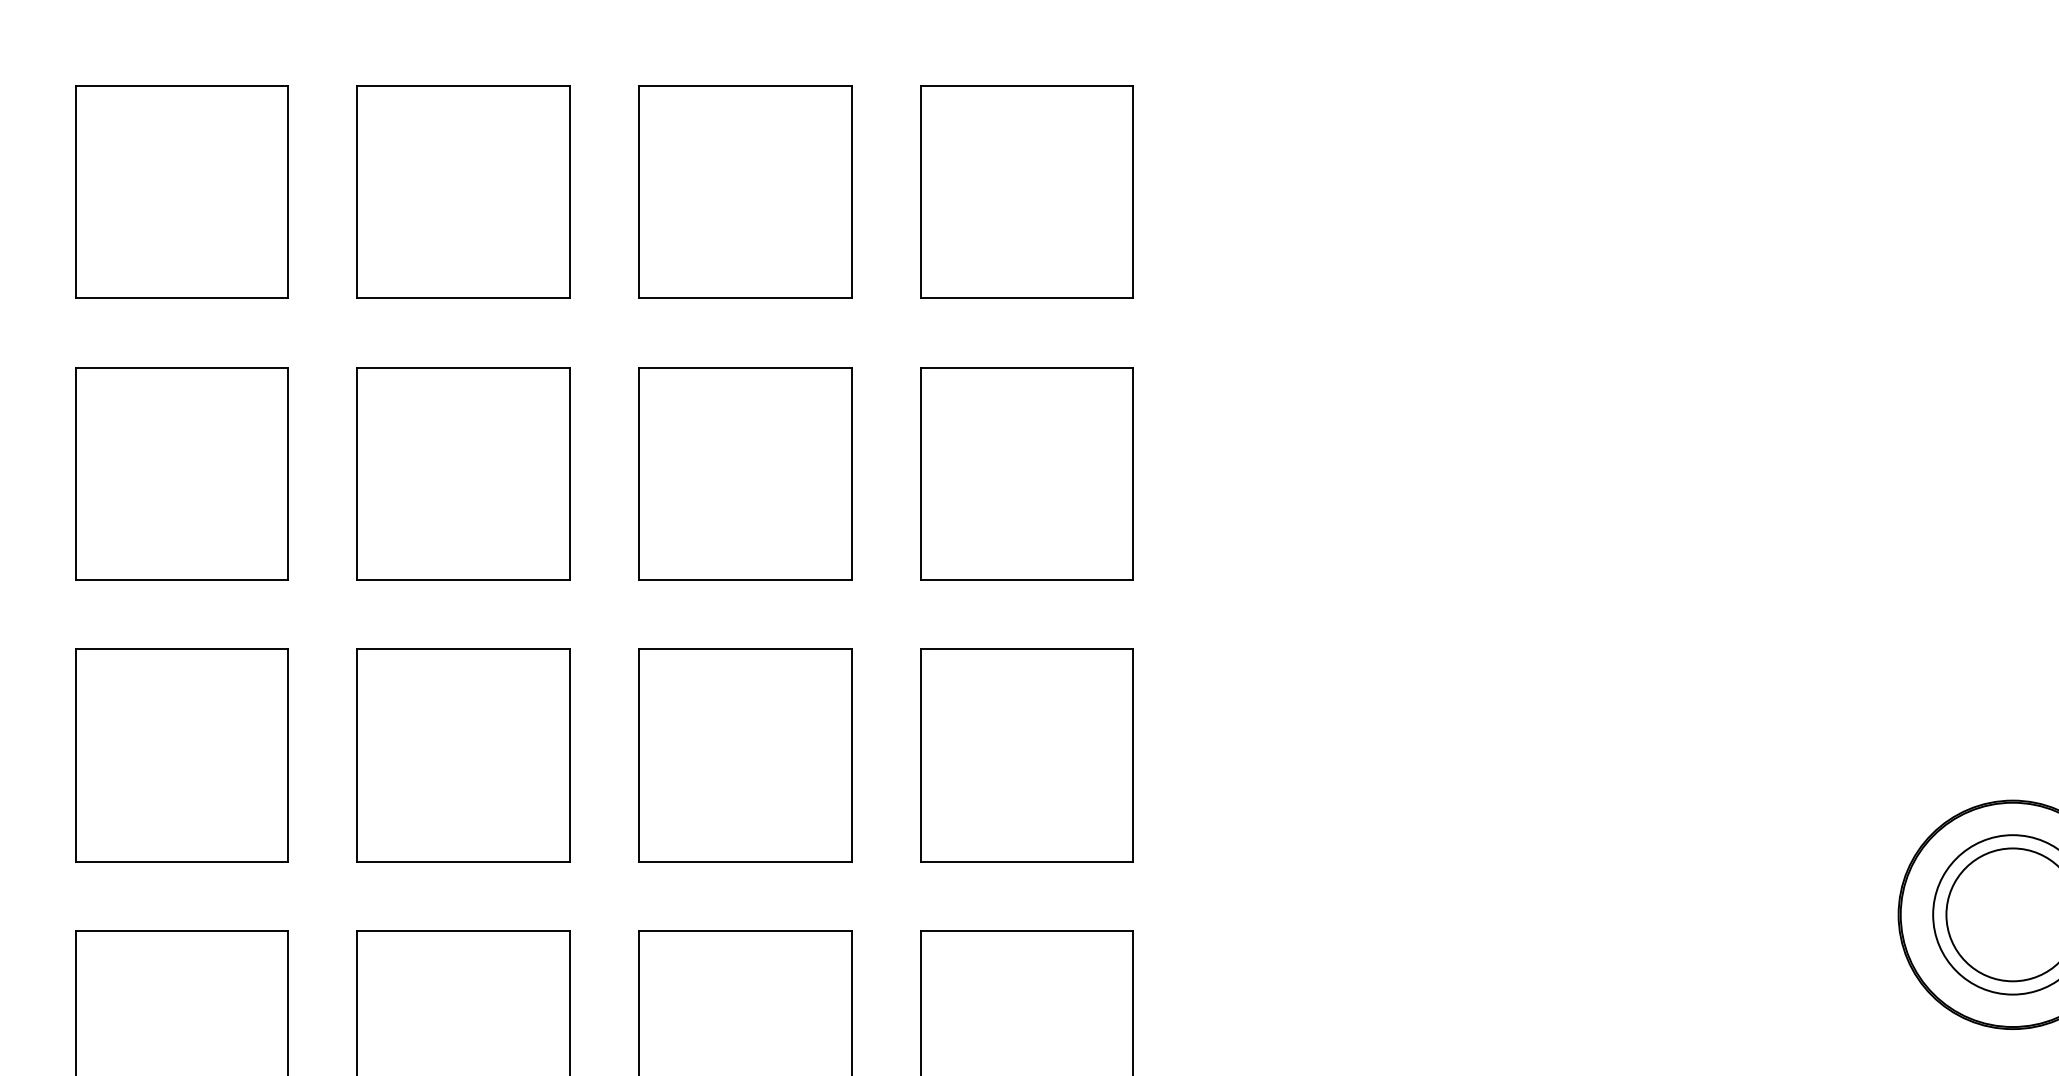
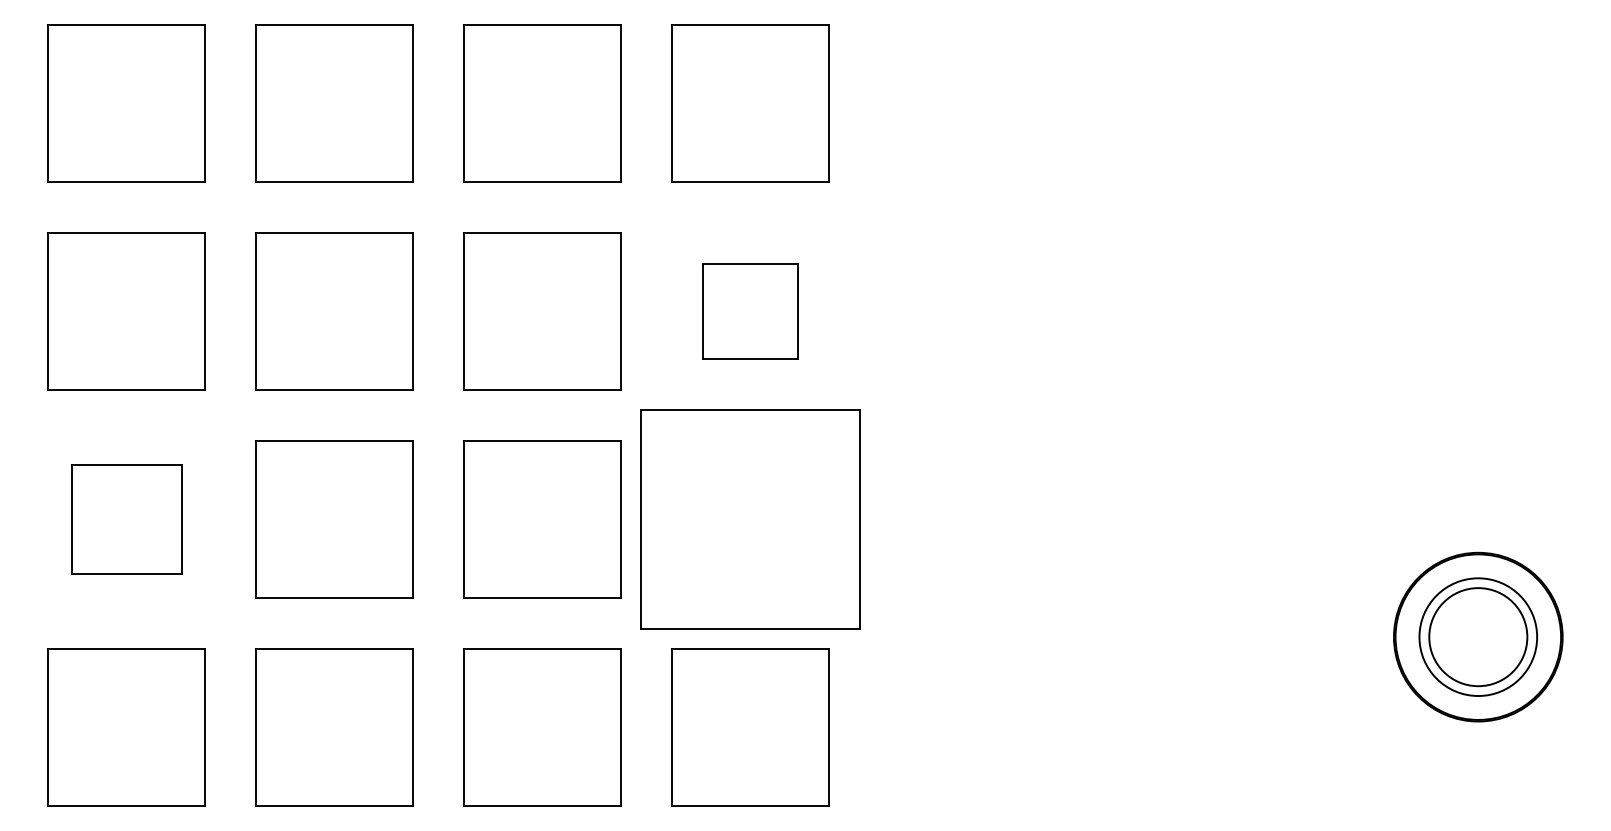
part: (1026, 473) -> (750, 311), size x0.6
part: (181, 755) -> (126, 519), size x0.7
part: (1026, 755) -> (750, 519), size x1.4

